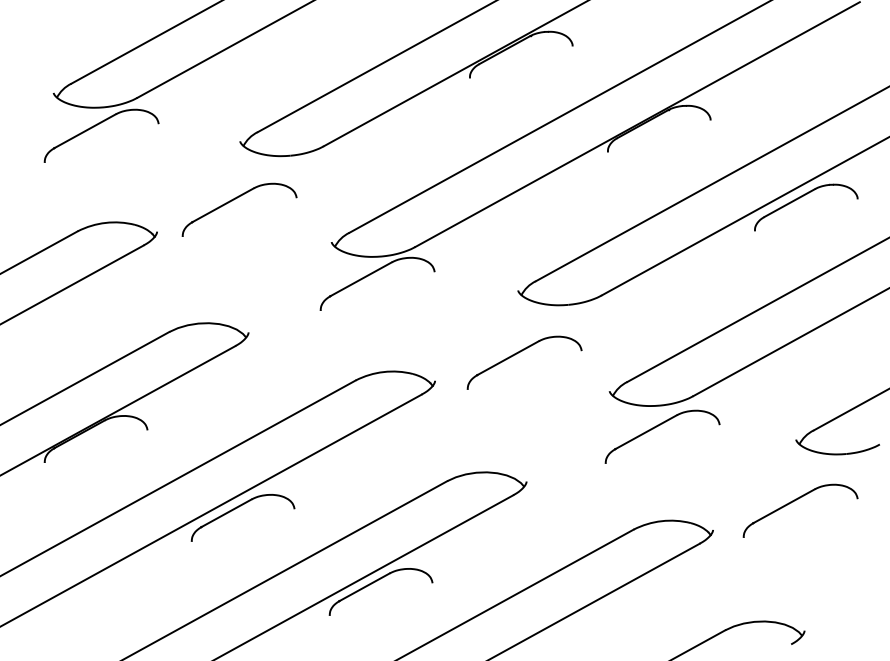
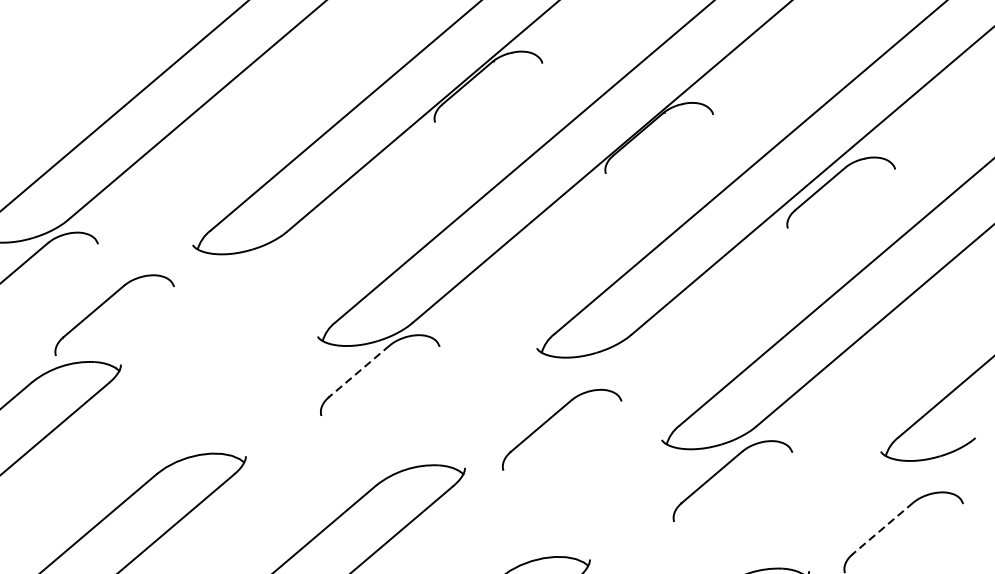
part: (234, 200) -> (105, 303), moved
line: (360, 279) -> (358, 371), solid -> dashed
line: (783, 506) -> (882, 529), solid -> dashed

